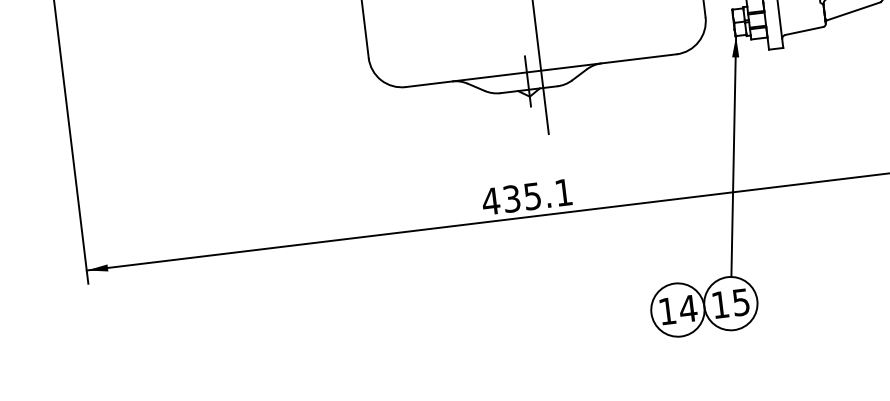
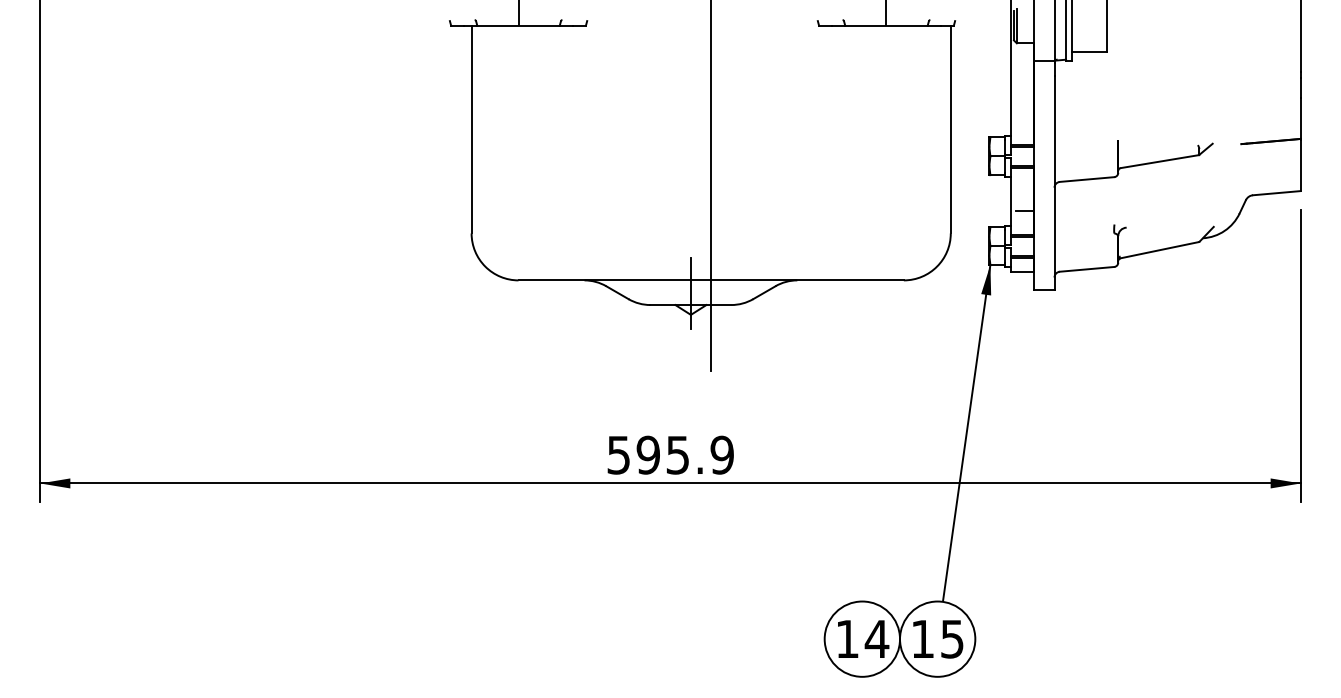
text: (526, 196) -> (669, 454), 435.1 -> 595.9

